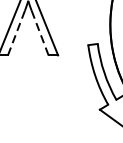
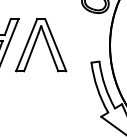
line: (16, 33) -> (31, 52), dashed -> solid
line: (40, 33) -> (51, 52), dashed -> solid

